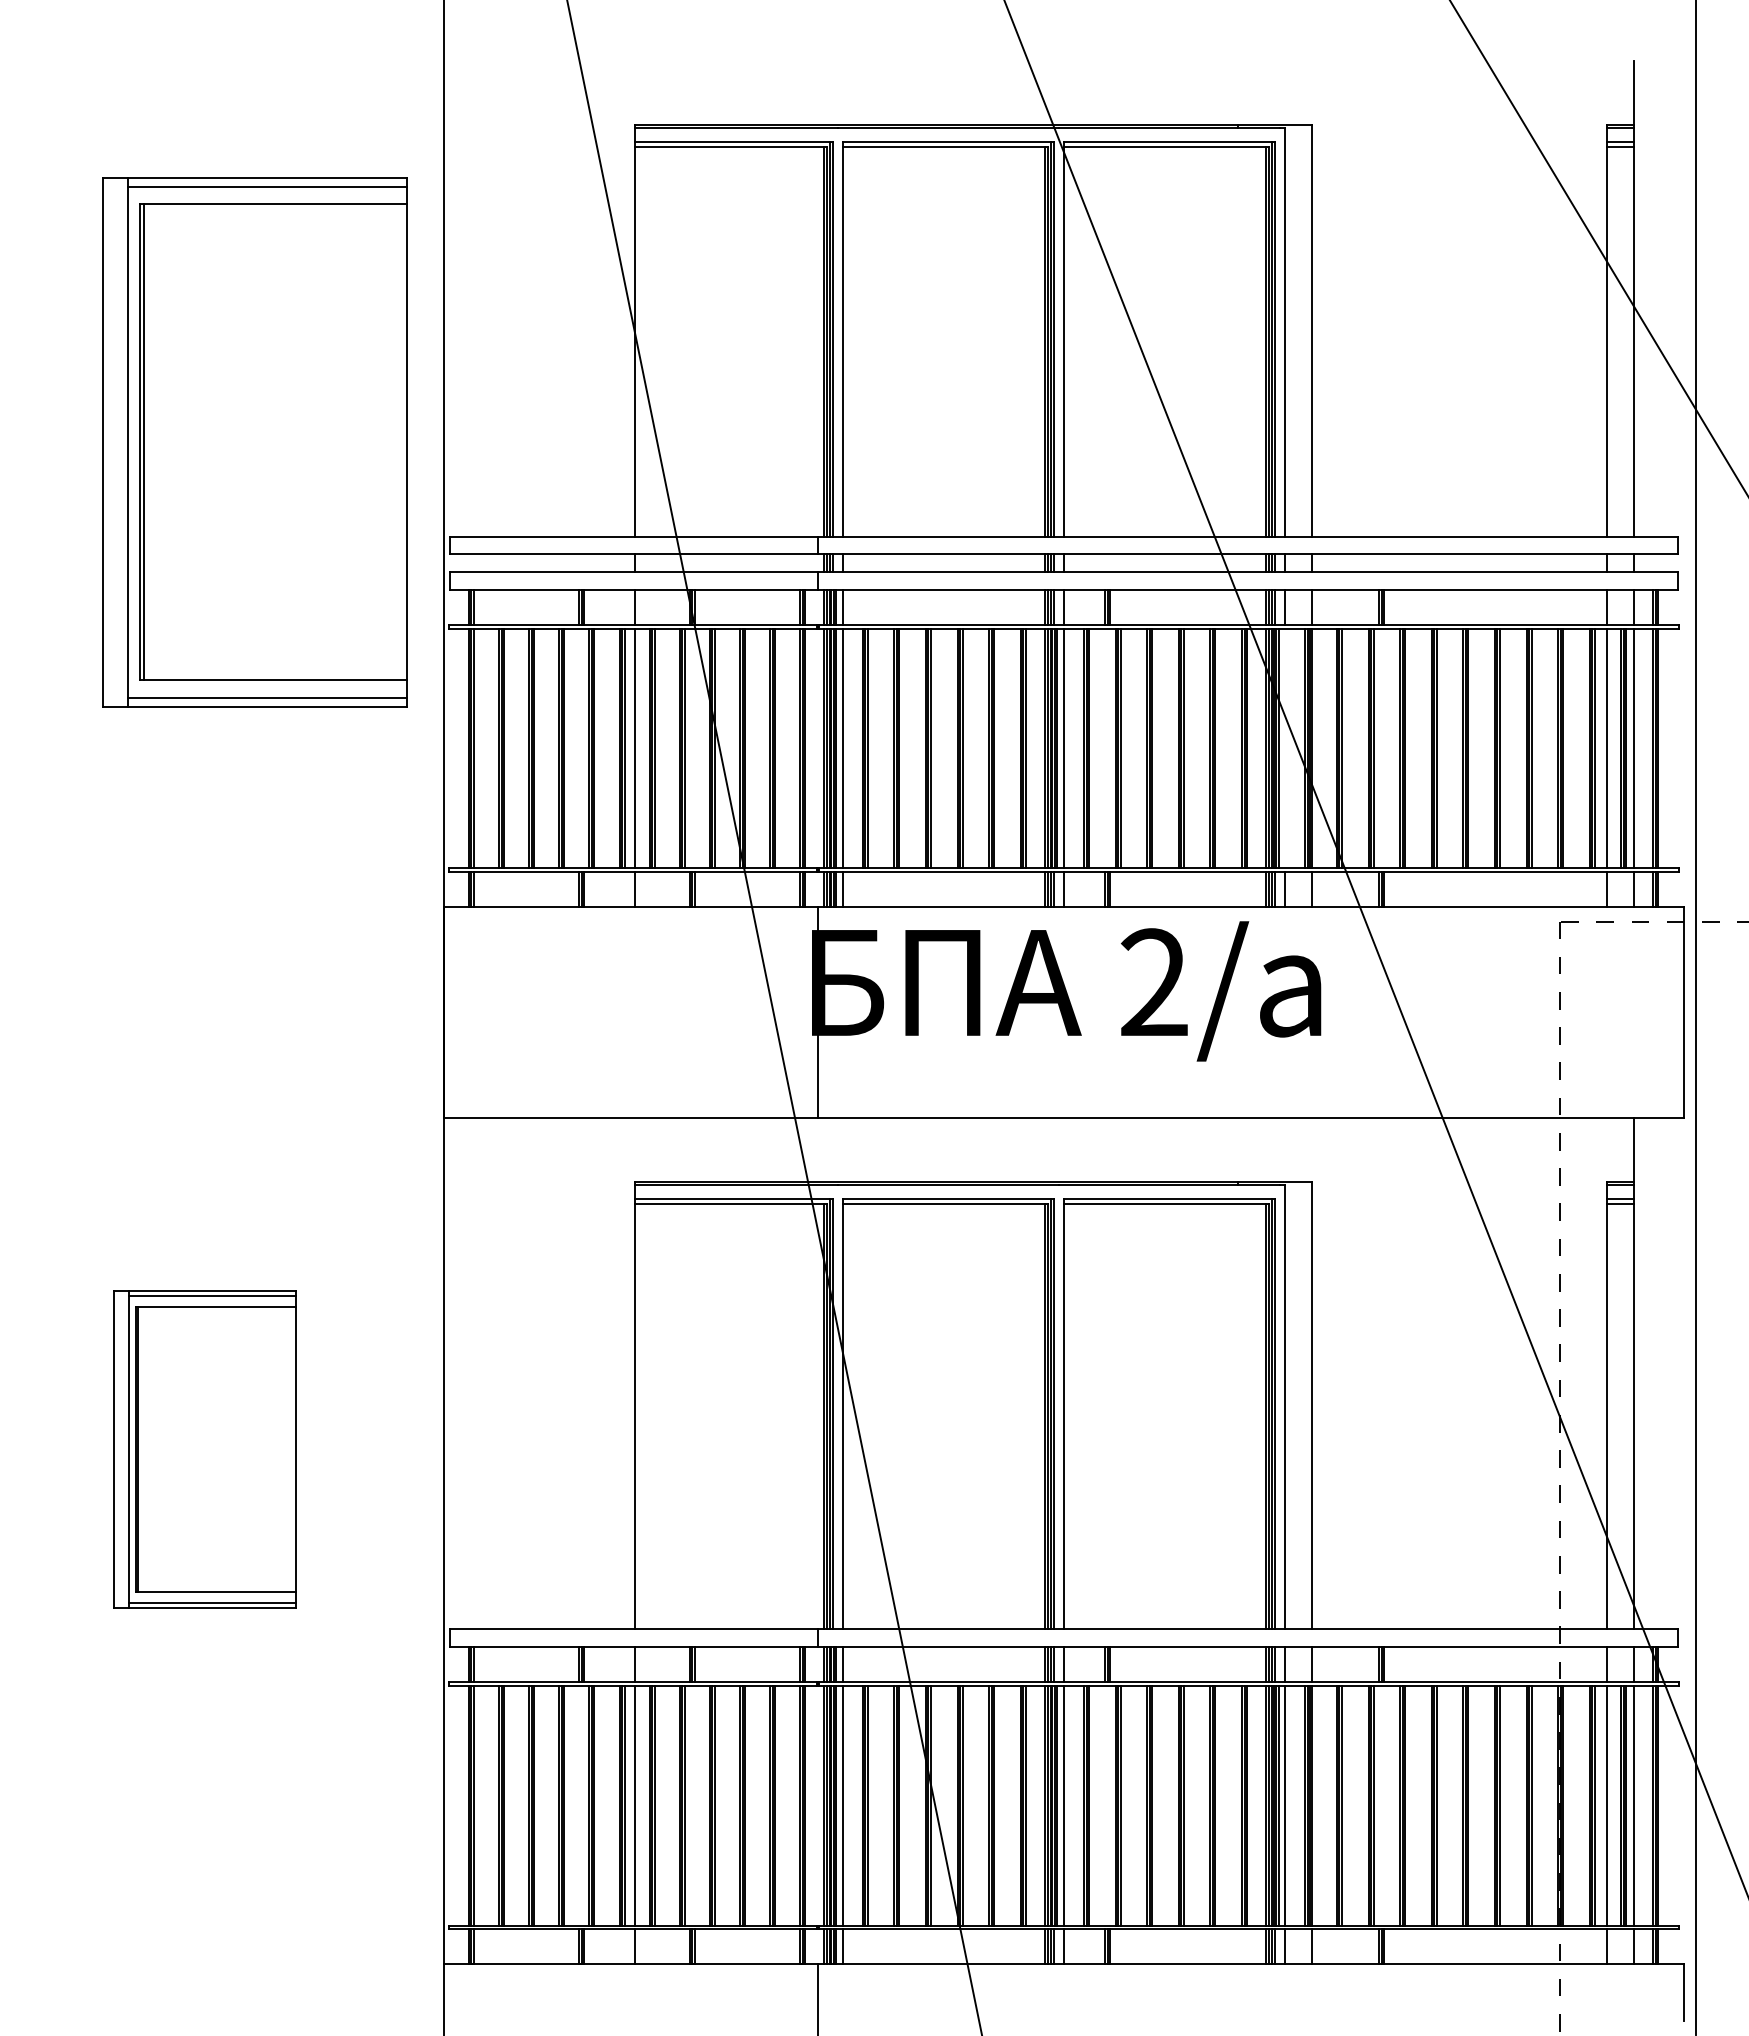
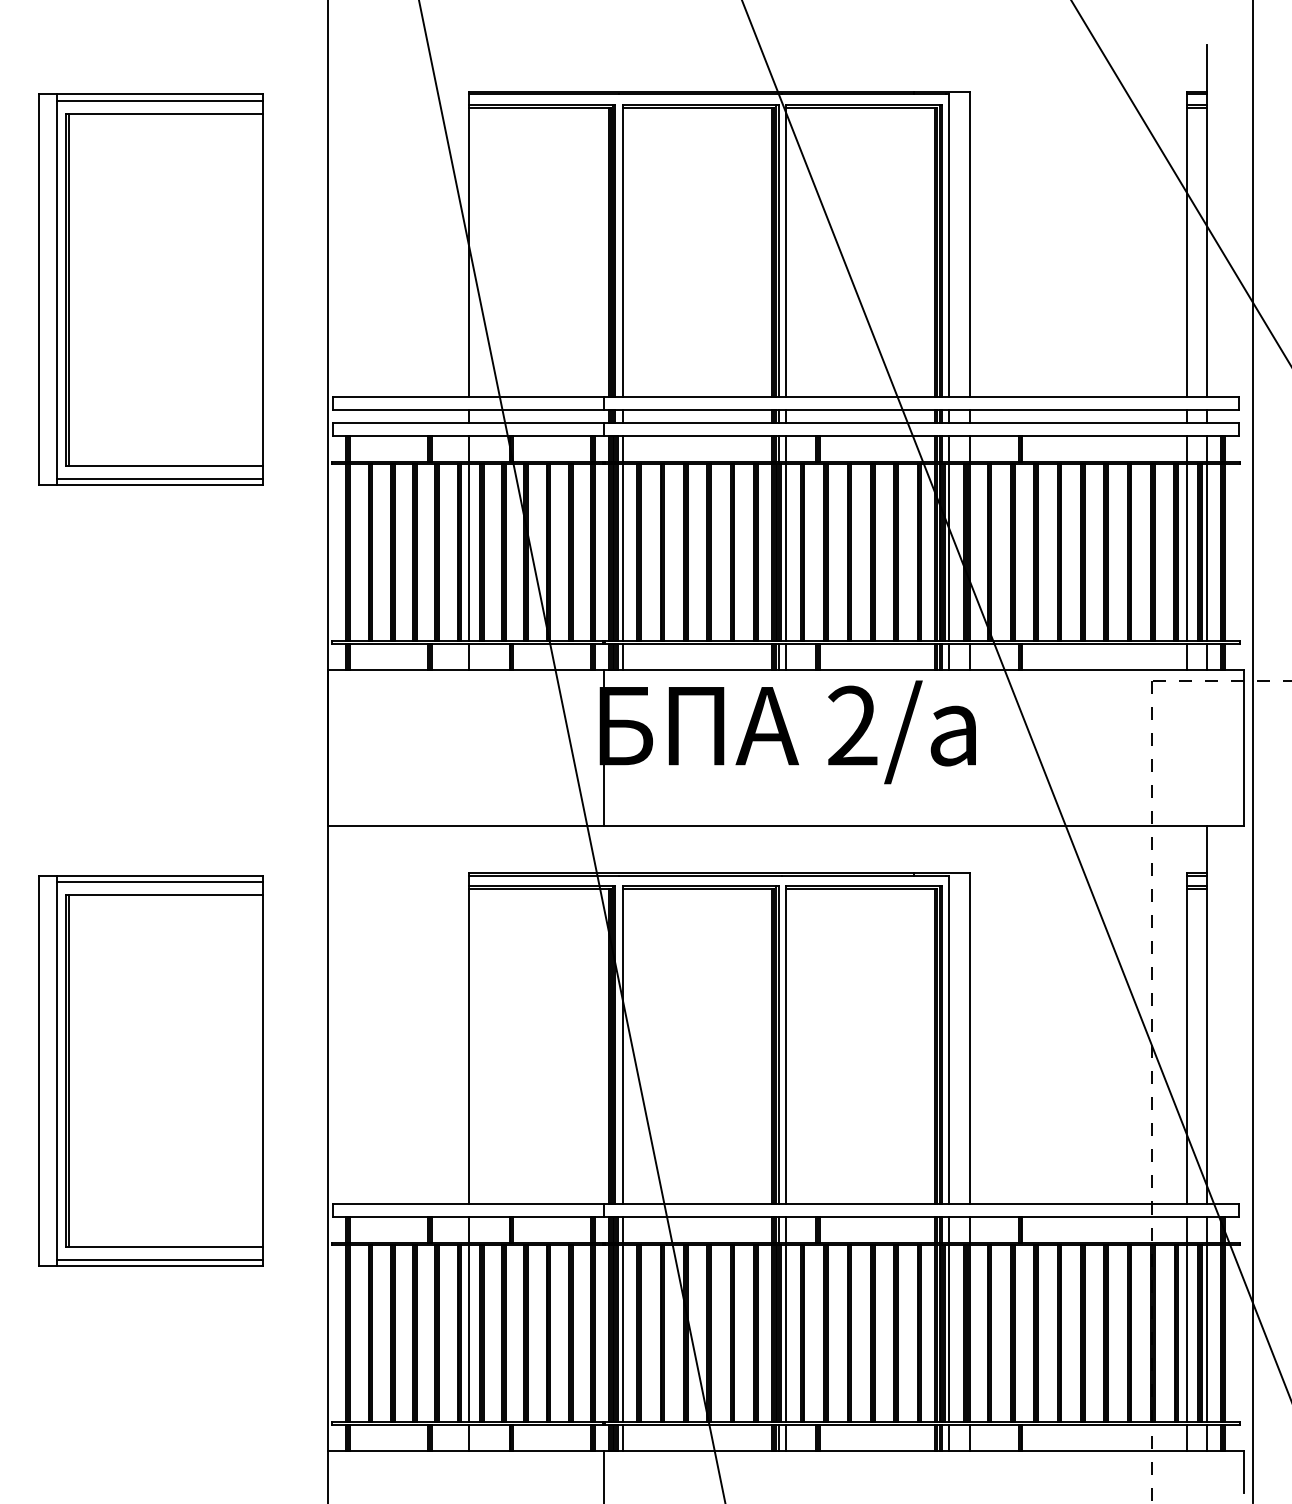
part: (254, 442) -> (151, 289), moved
line: (1285, 748) -> (949, 552), added
part: (204, 1449) -> (151, 1070), size x1.67

